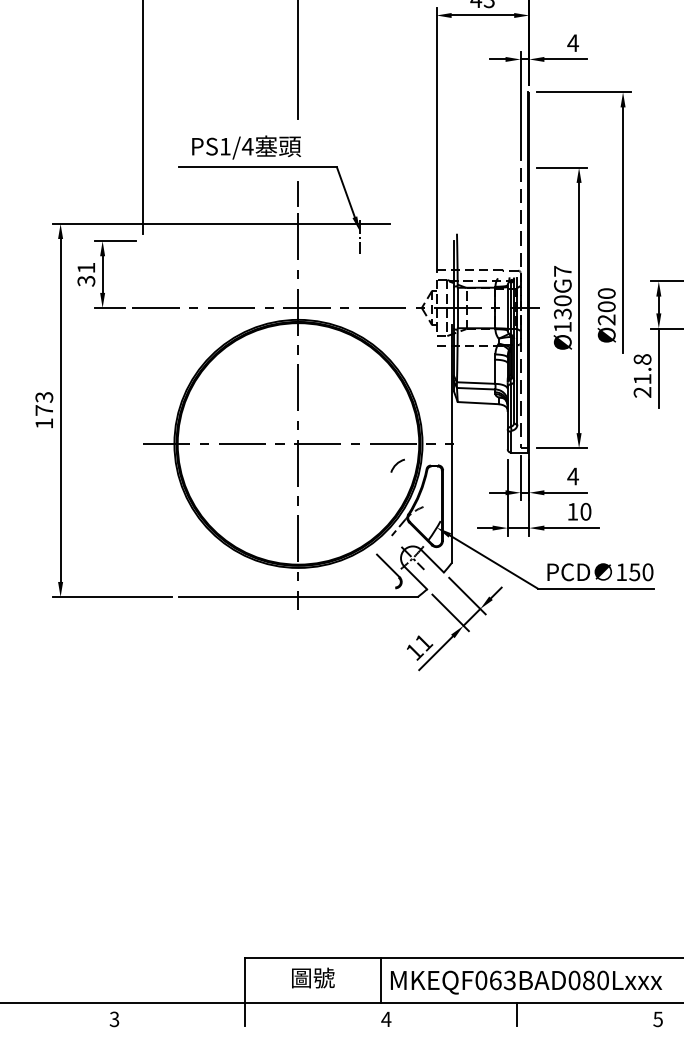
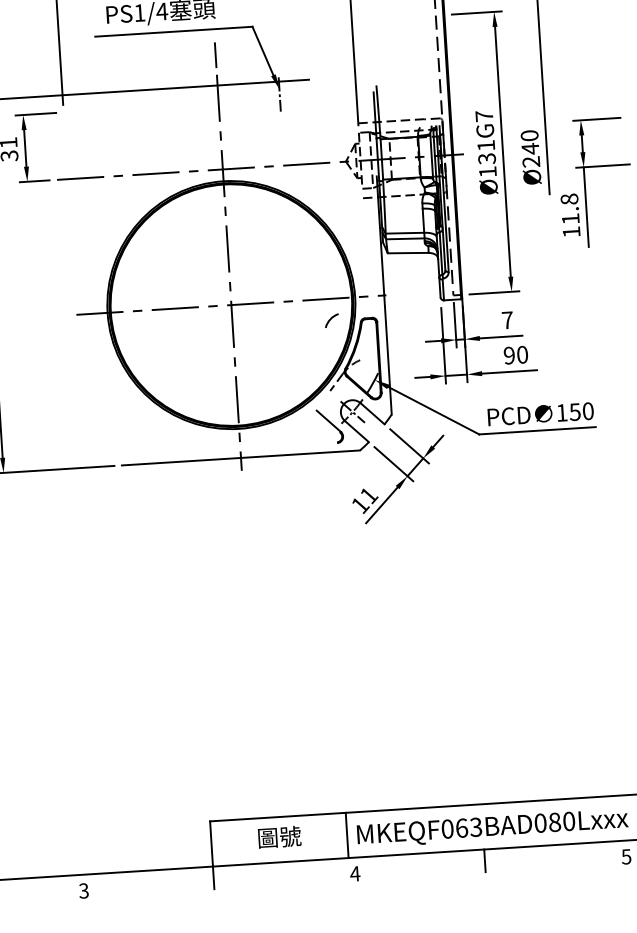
text: (562, 300) -> (485, 145), Ø130G7 -> Ø131G7
text: (606, 306) -> (530, 148), Ø200 -> Ø240
text: (642, 392) -> (571, 232), 21.8 -> 11.8
text: (573, 476) -> (507, 320), 4 -> 7
text: (572, 511) -> (509, 355), 10 -> 90

